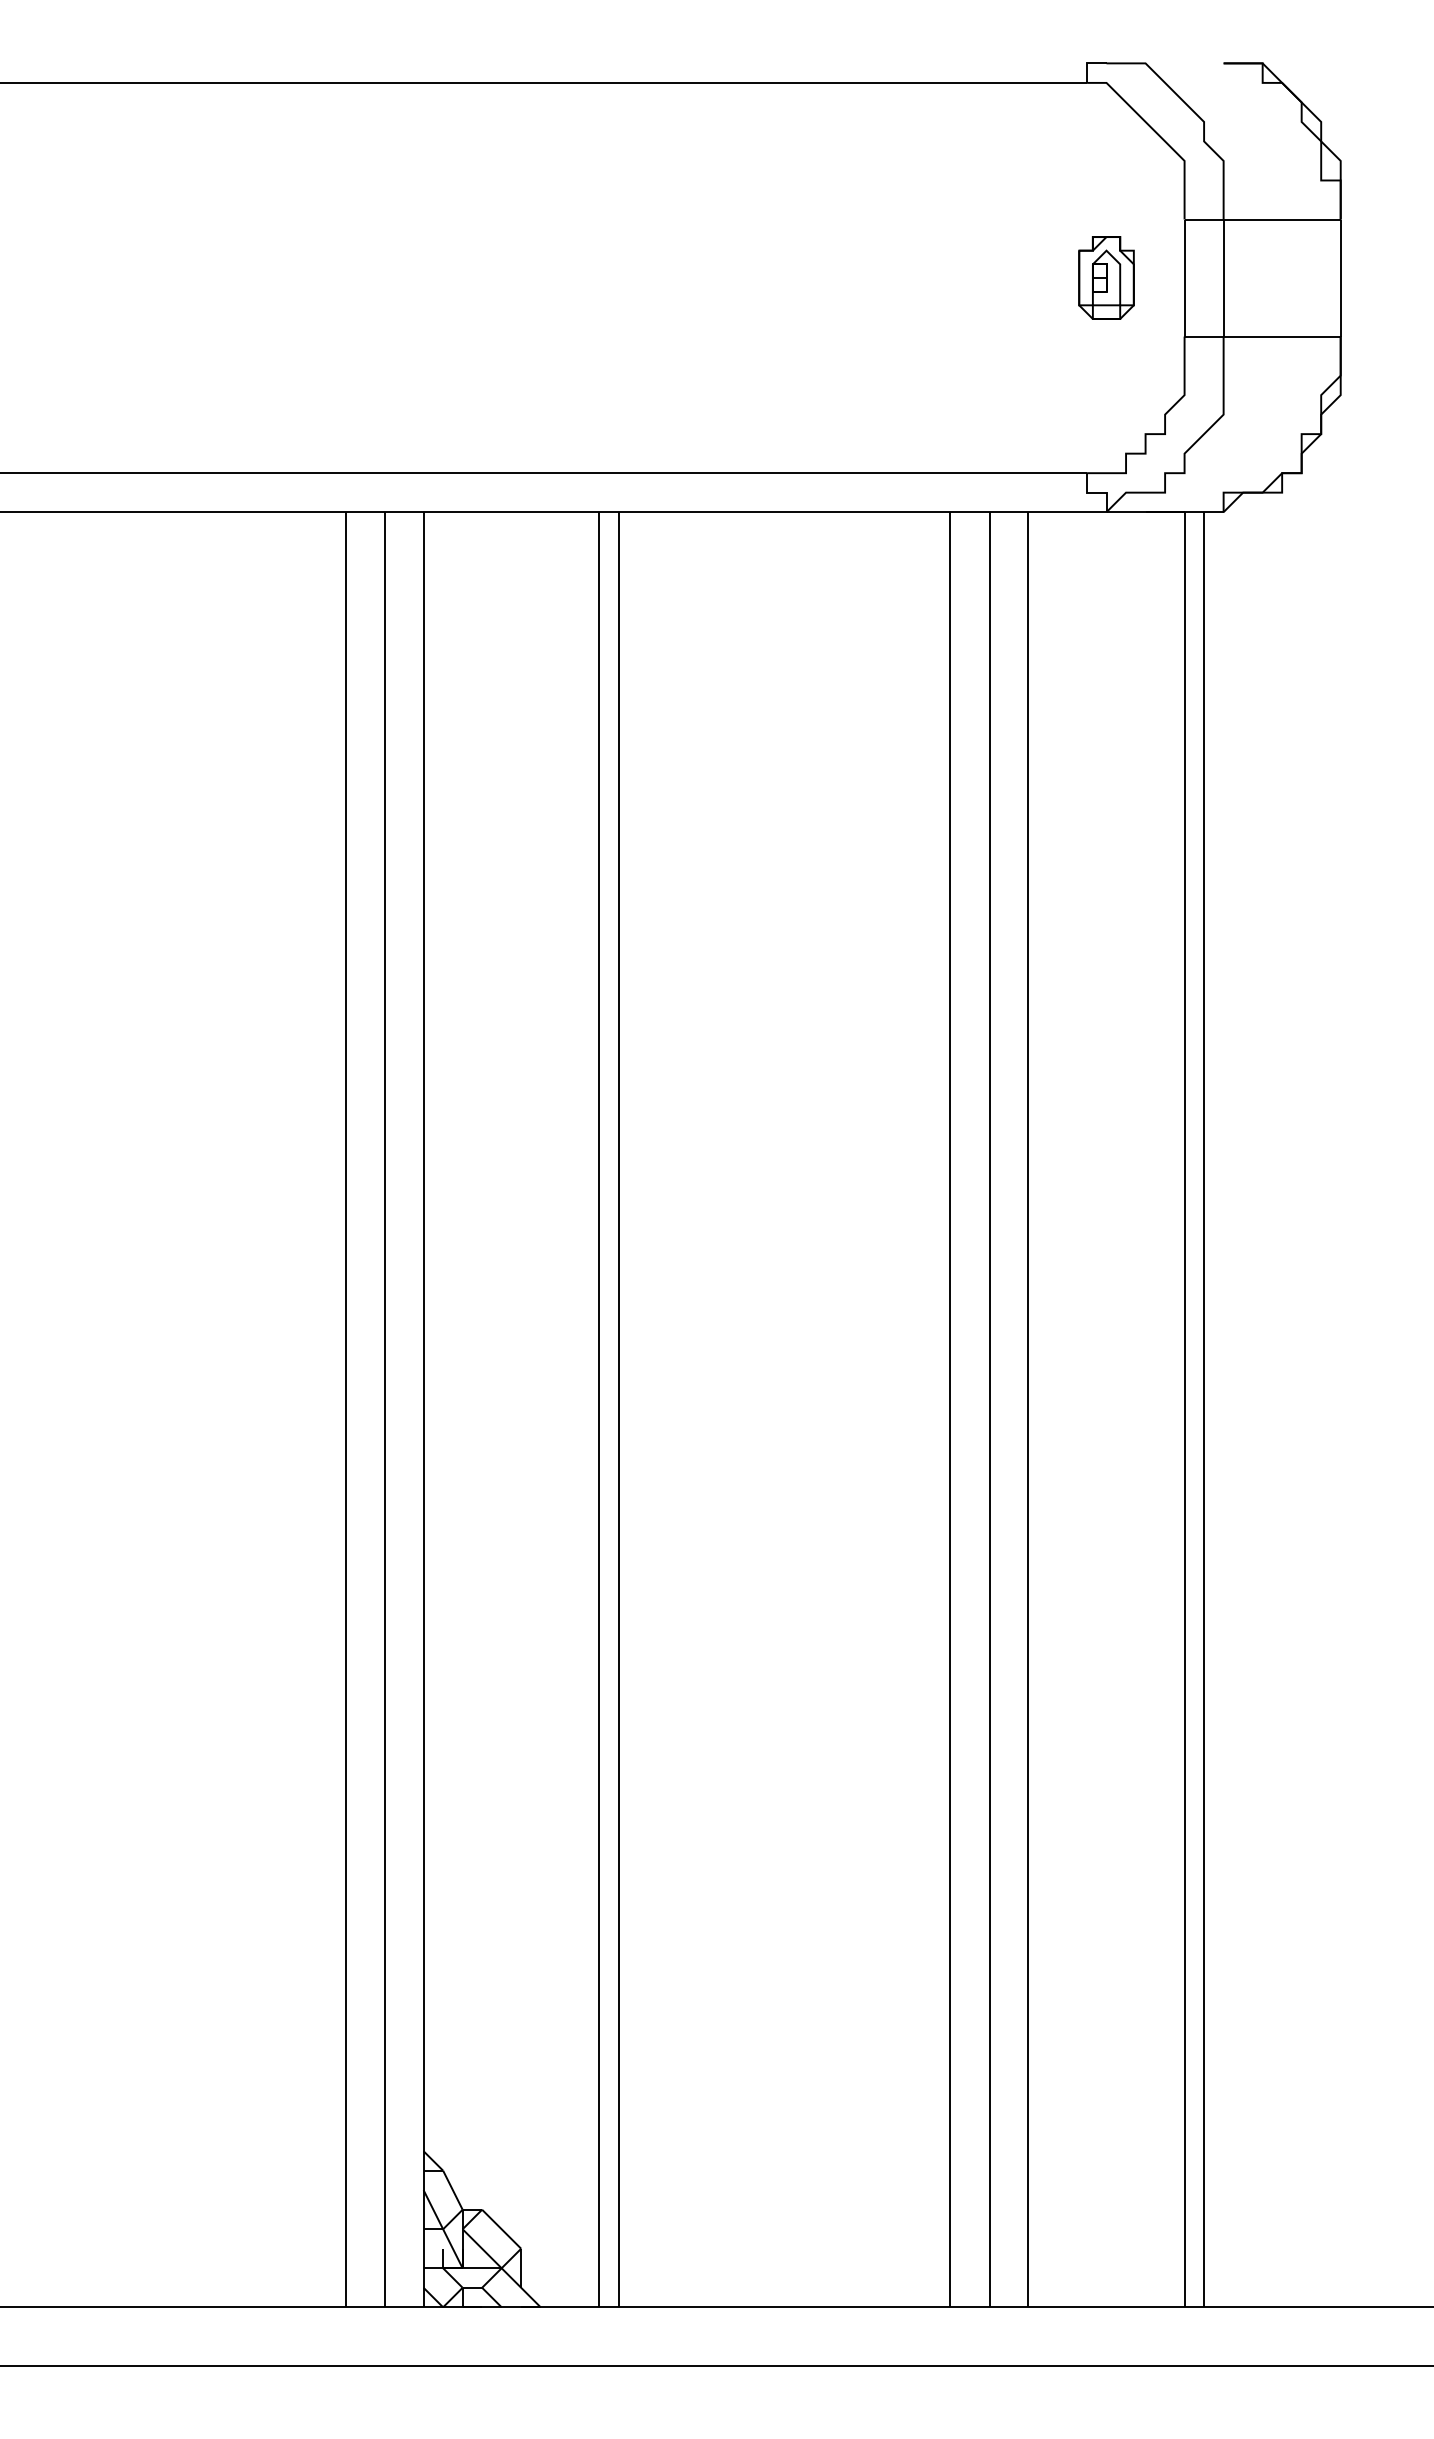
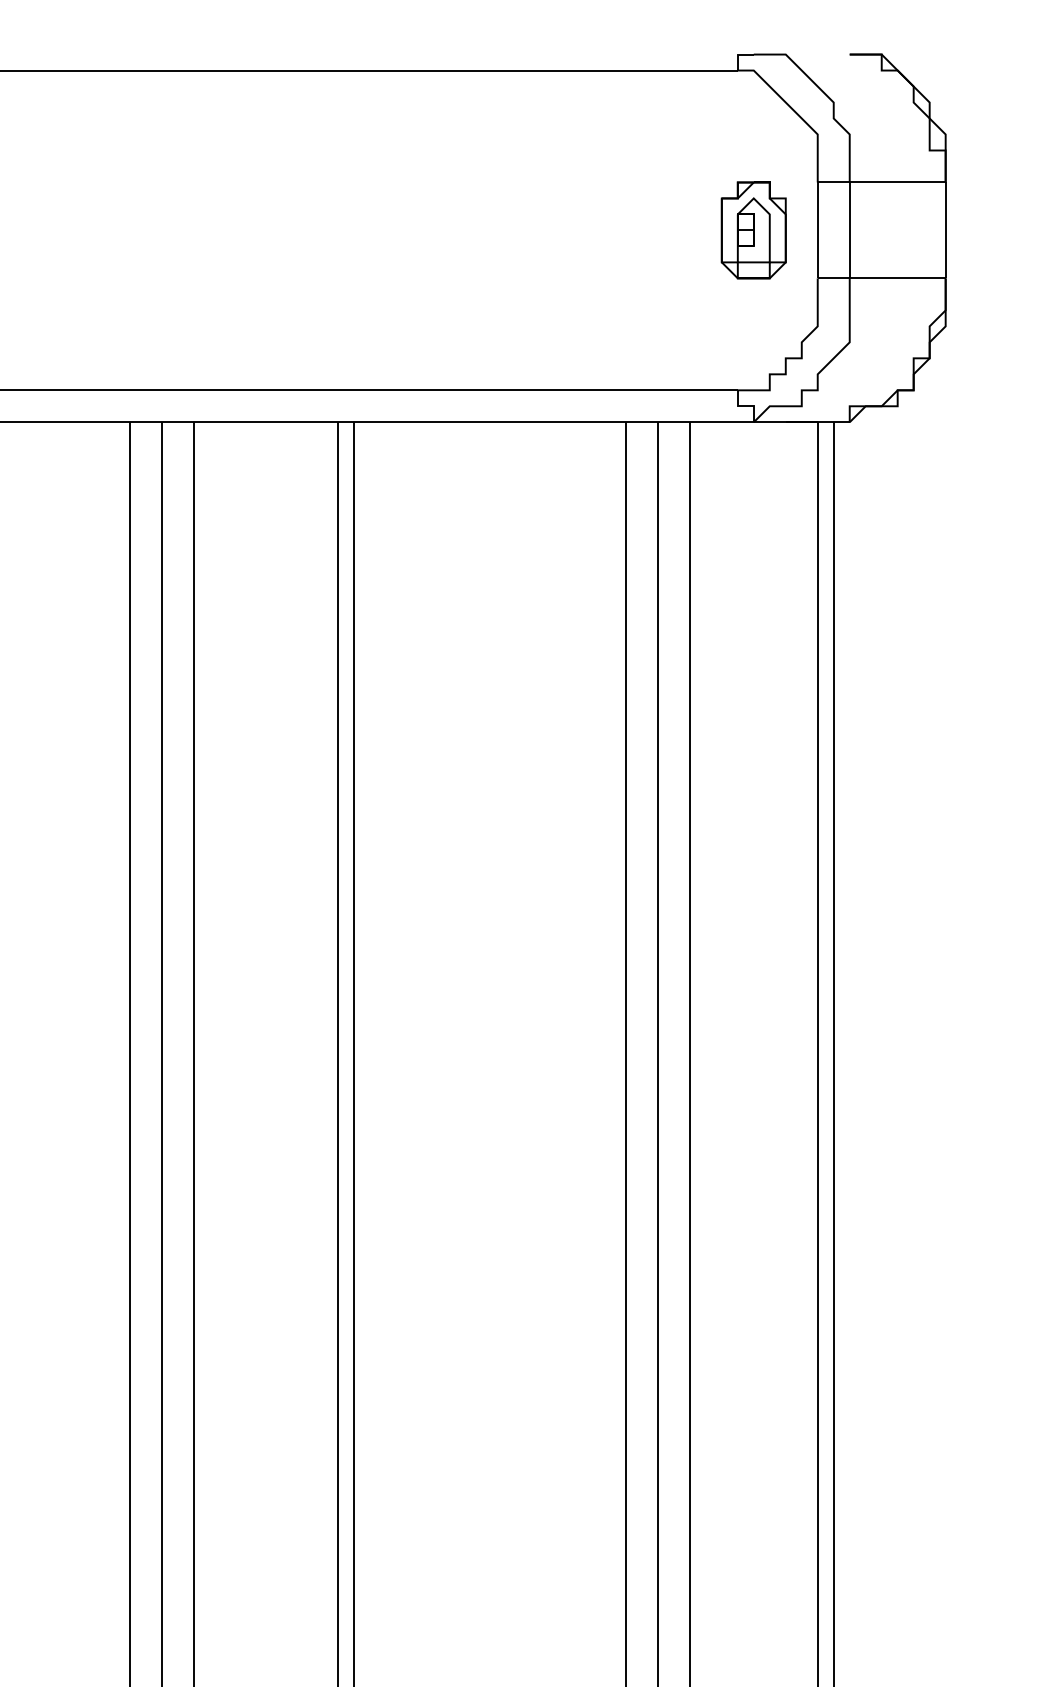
part: (1106, 277) -> (753, 229), size x1.43

